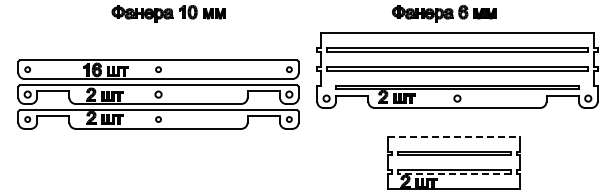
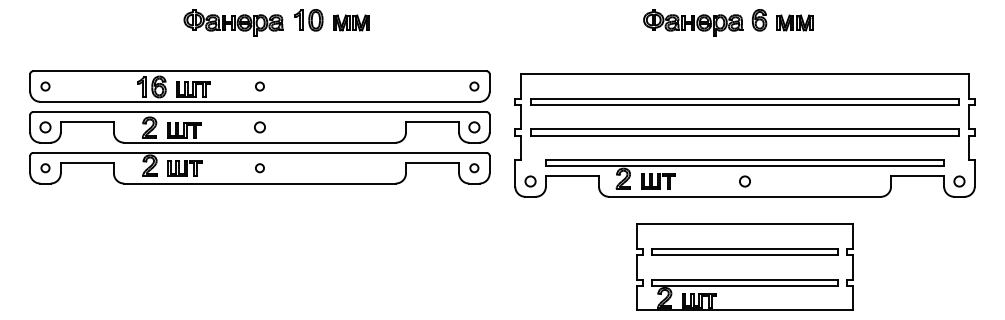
part: (457, 70) -> (745, 135), moved
part: (158, 94) -> (259, 127), moved
line: (454, 136) -> (745, 223), dashed -> solid
line: (454, 174) -> (745, 286), dashed -> solid

